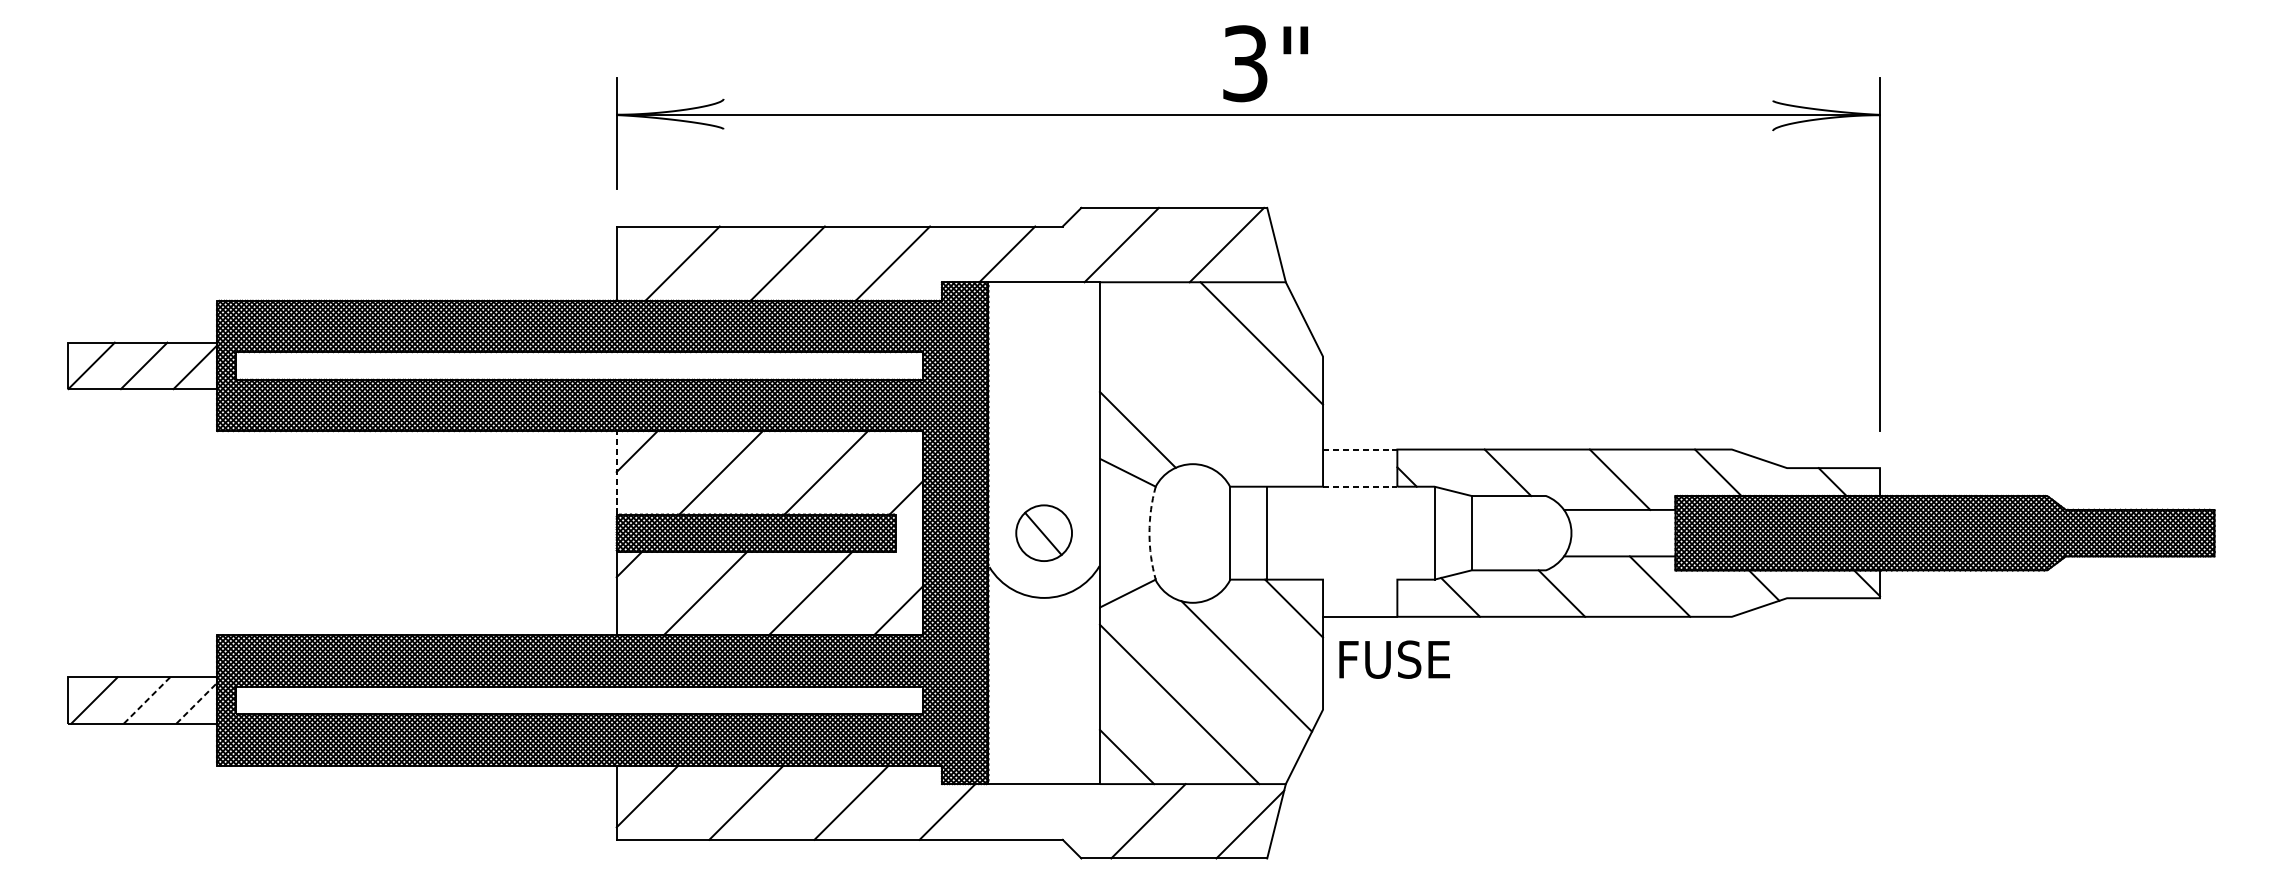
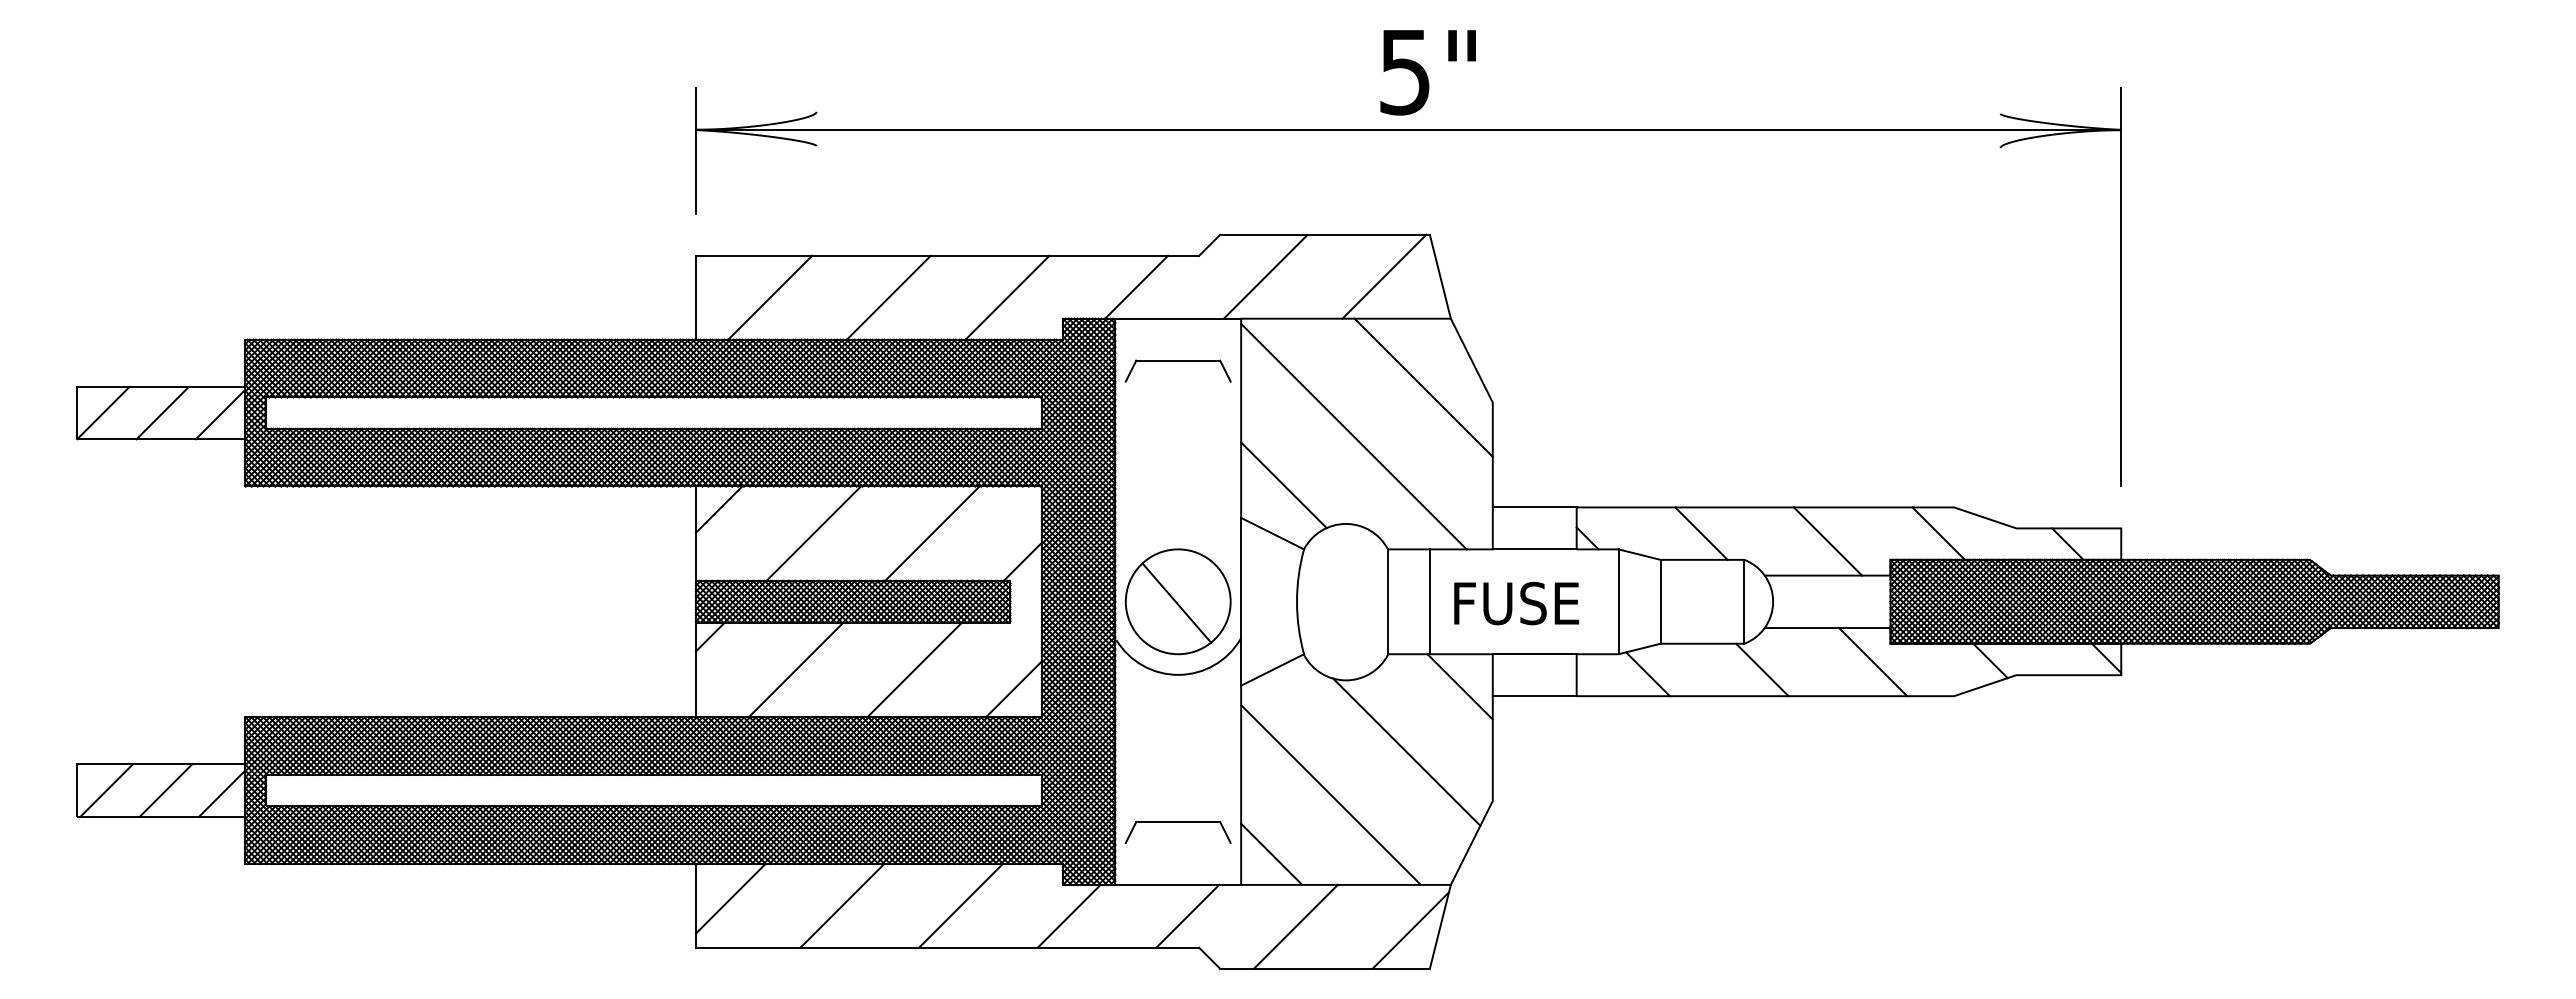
text: (1244, 63) -> (1404, 71), 3" -> 5"
part: (1043, 320) -> (1177, 361), added
line: (1199, 386) -> (1353, 436), added
line: (1359, 449) -> (1534, 507), dashed -> solid
line: (616, 472) -> (695, 533), dashed -> solid
line: (1359, 486) -> (1534, 549), dashed -> solid
part: (1043, 532) -> (1177, 601), size x1.67
arc: (1149, 532) -> (1297, 601), dashed -> solid
line: (1546, 532) -> (1744, 601), added
line: (1359, 579) -> (1534, 654), added
text: (1394, 659) -> (1516, 603), moved
line: (147, 700) -> (166, 790), dashed -> solid
line: (197, 703) -> (222, 793), dashed -> solid
part: (1043, 728) -> (1177, 822), added
line: (1052, 811) -> (1187, 915), added

